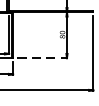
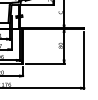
line: (42, 57) -> (45, 63), dashed -> solid

